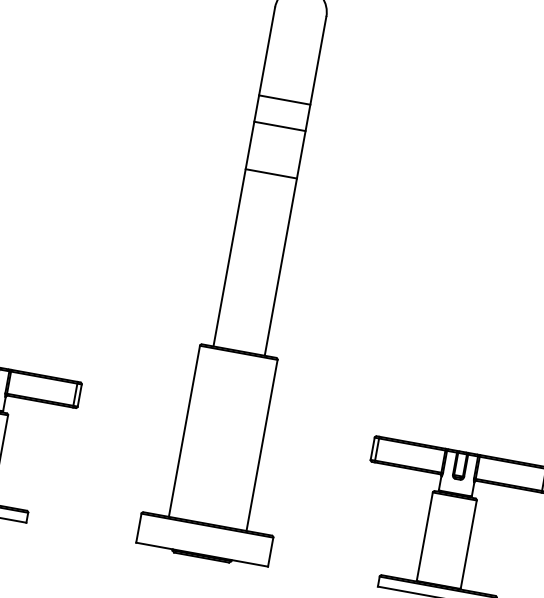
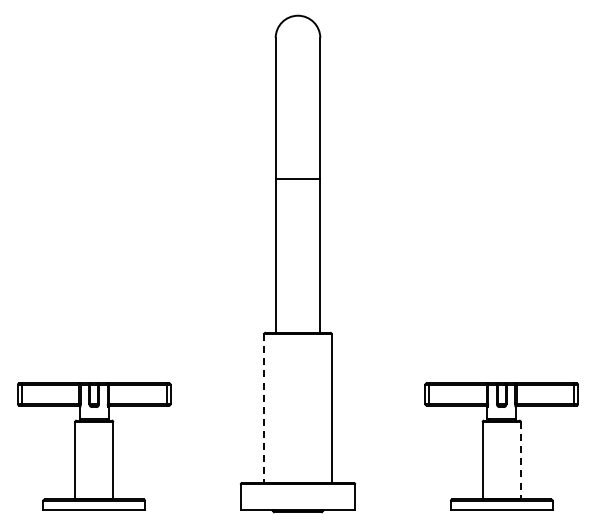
line: (284, 100) -> (297, 114), removed
line: (279, 126) -> (297, 137), removed
line: (184, 432) -> (264, 409), solid -> dashed
line: (468, 545) -> (520, 461), solid -> dashed

